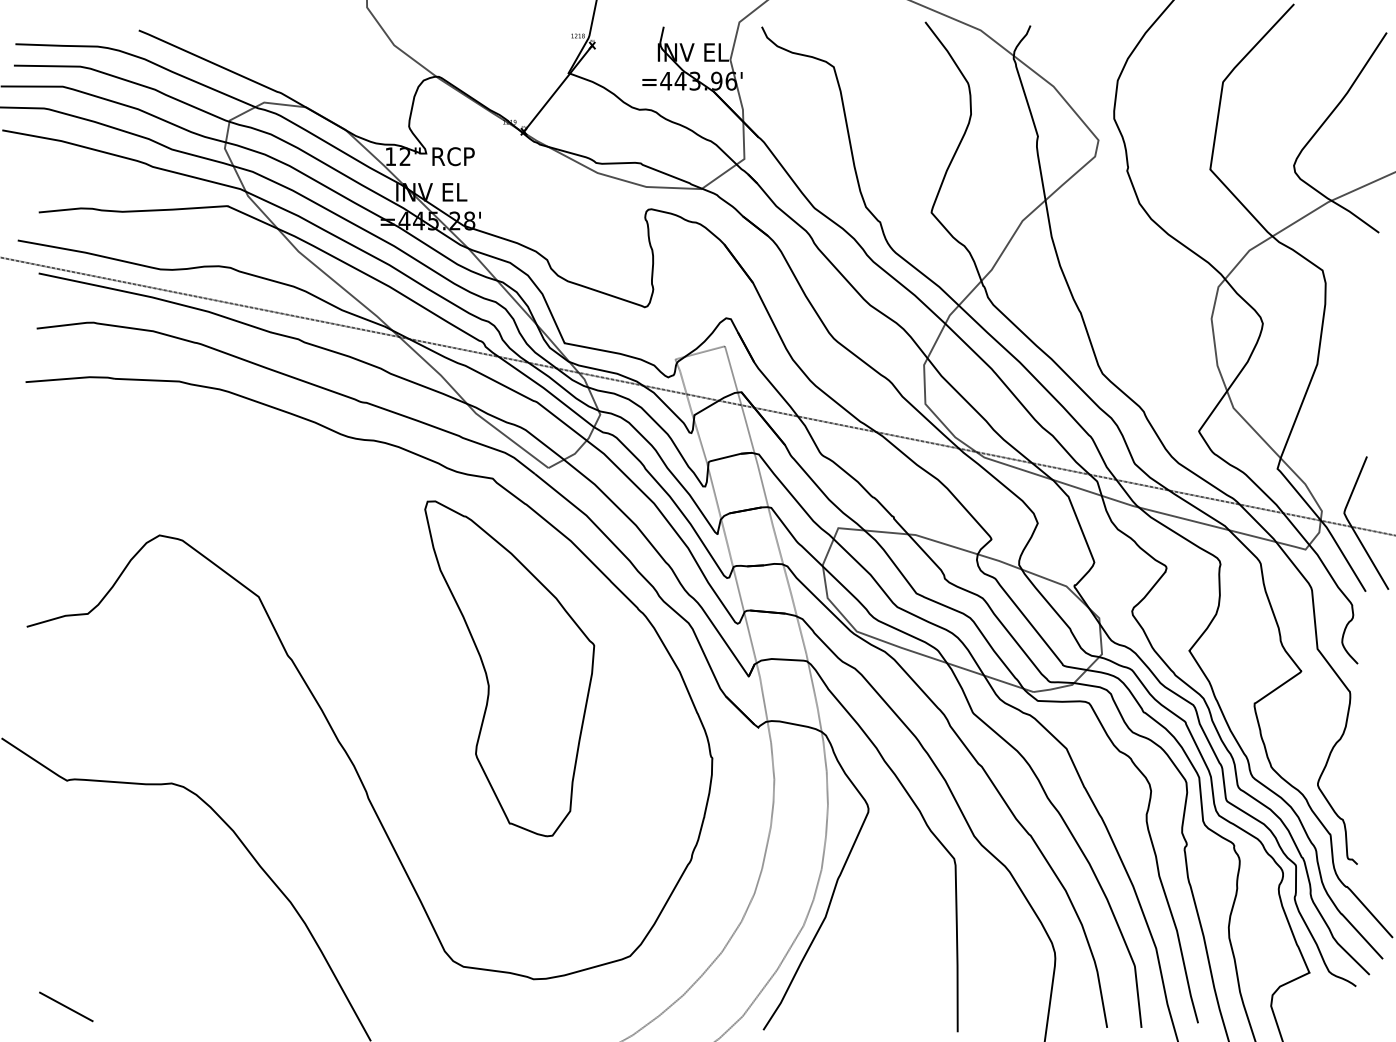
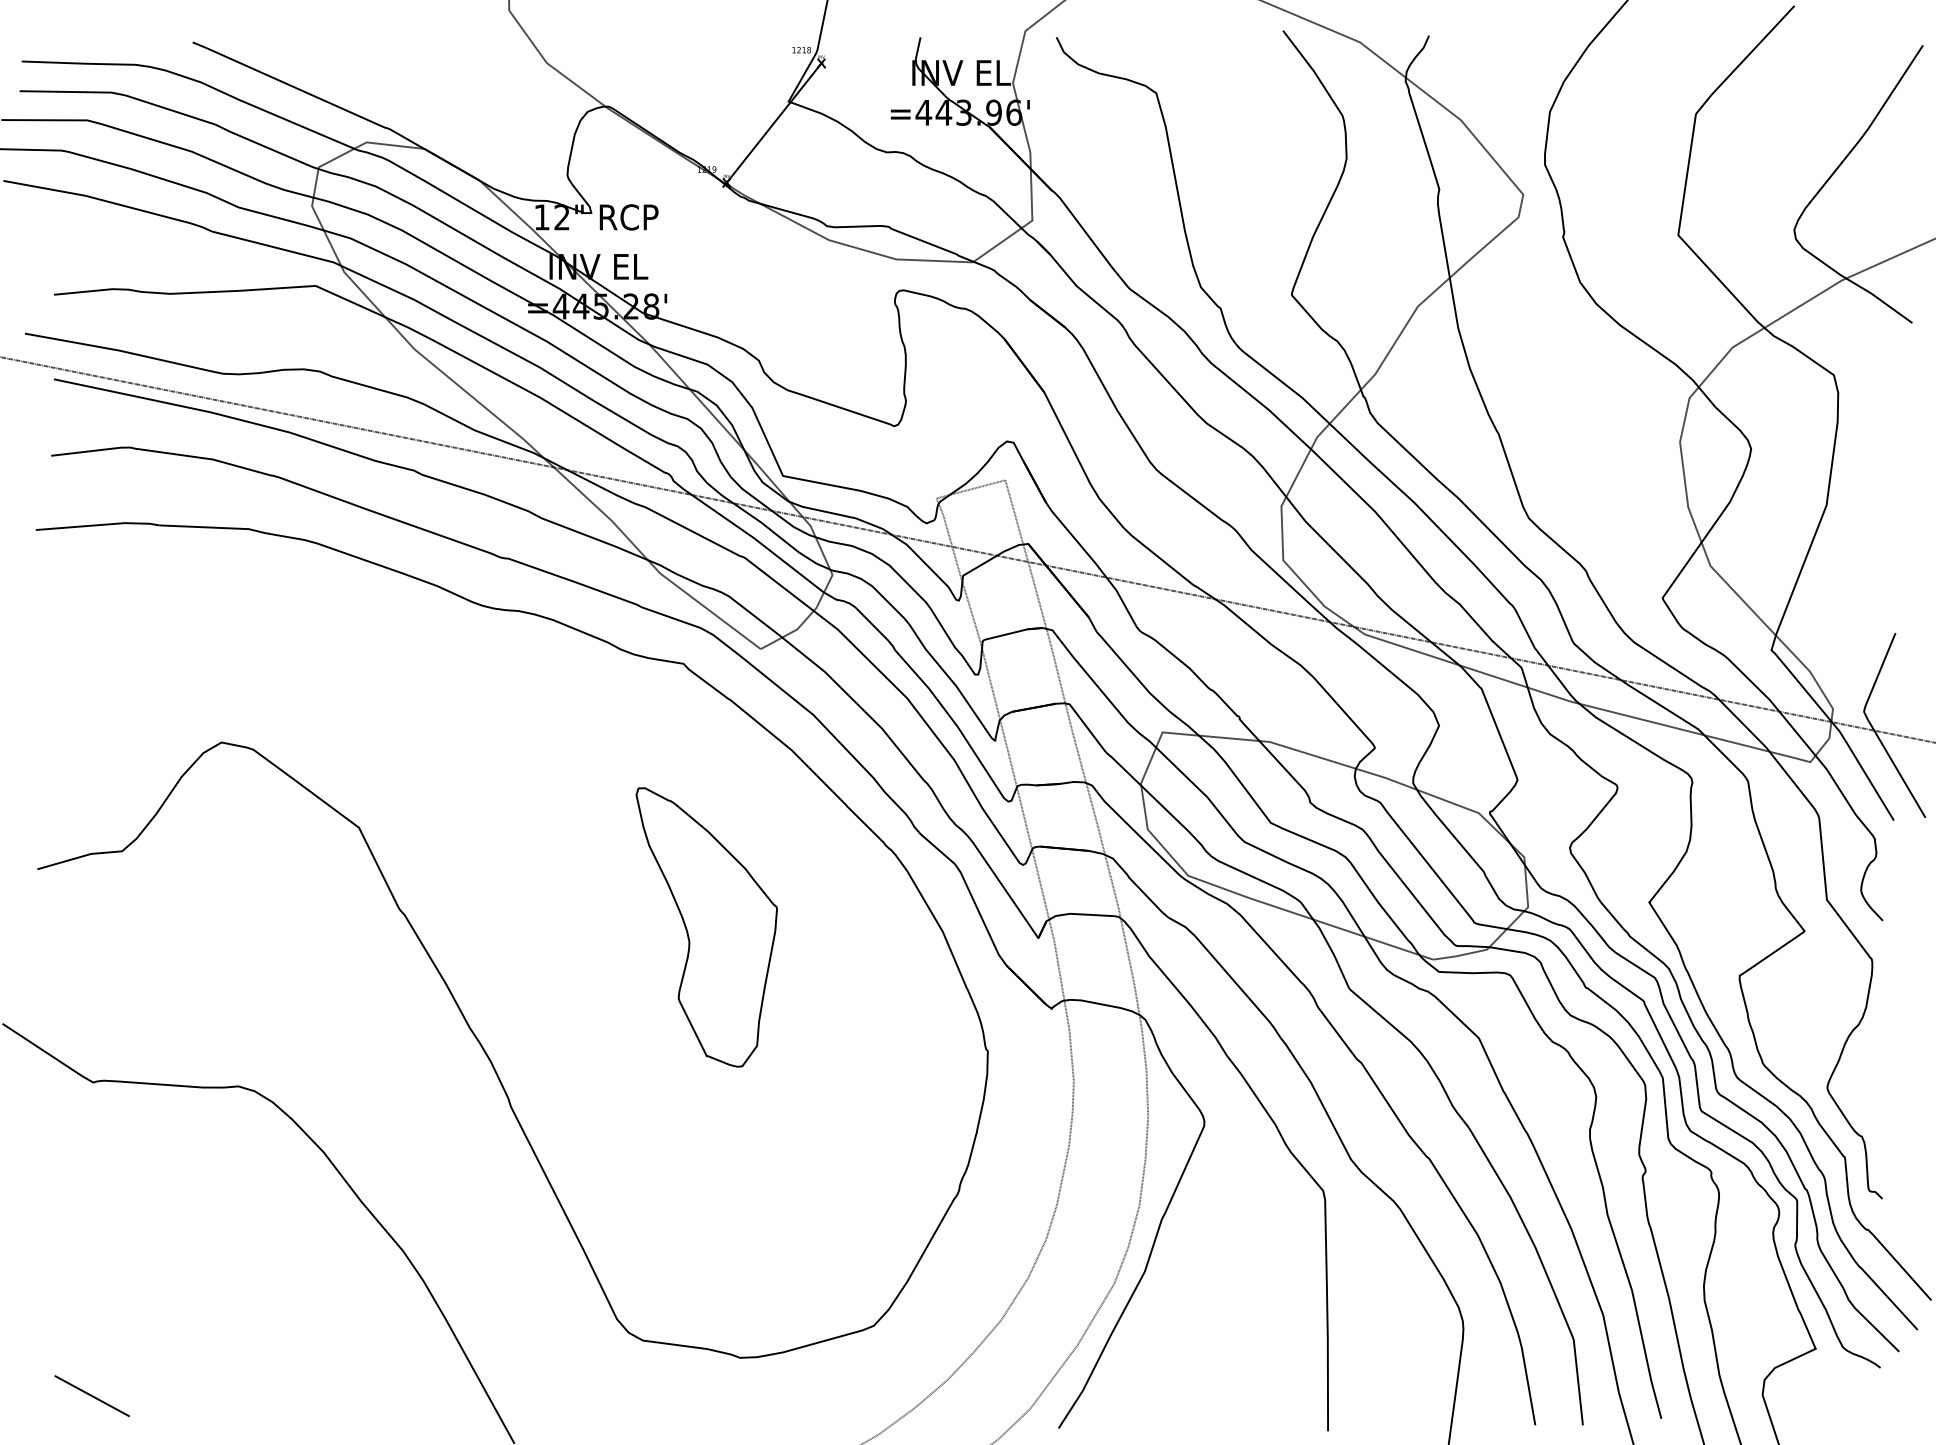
part: (509, 668) -> (706, 927), size x0.6

